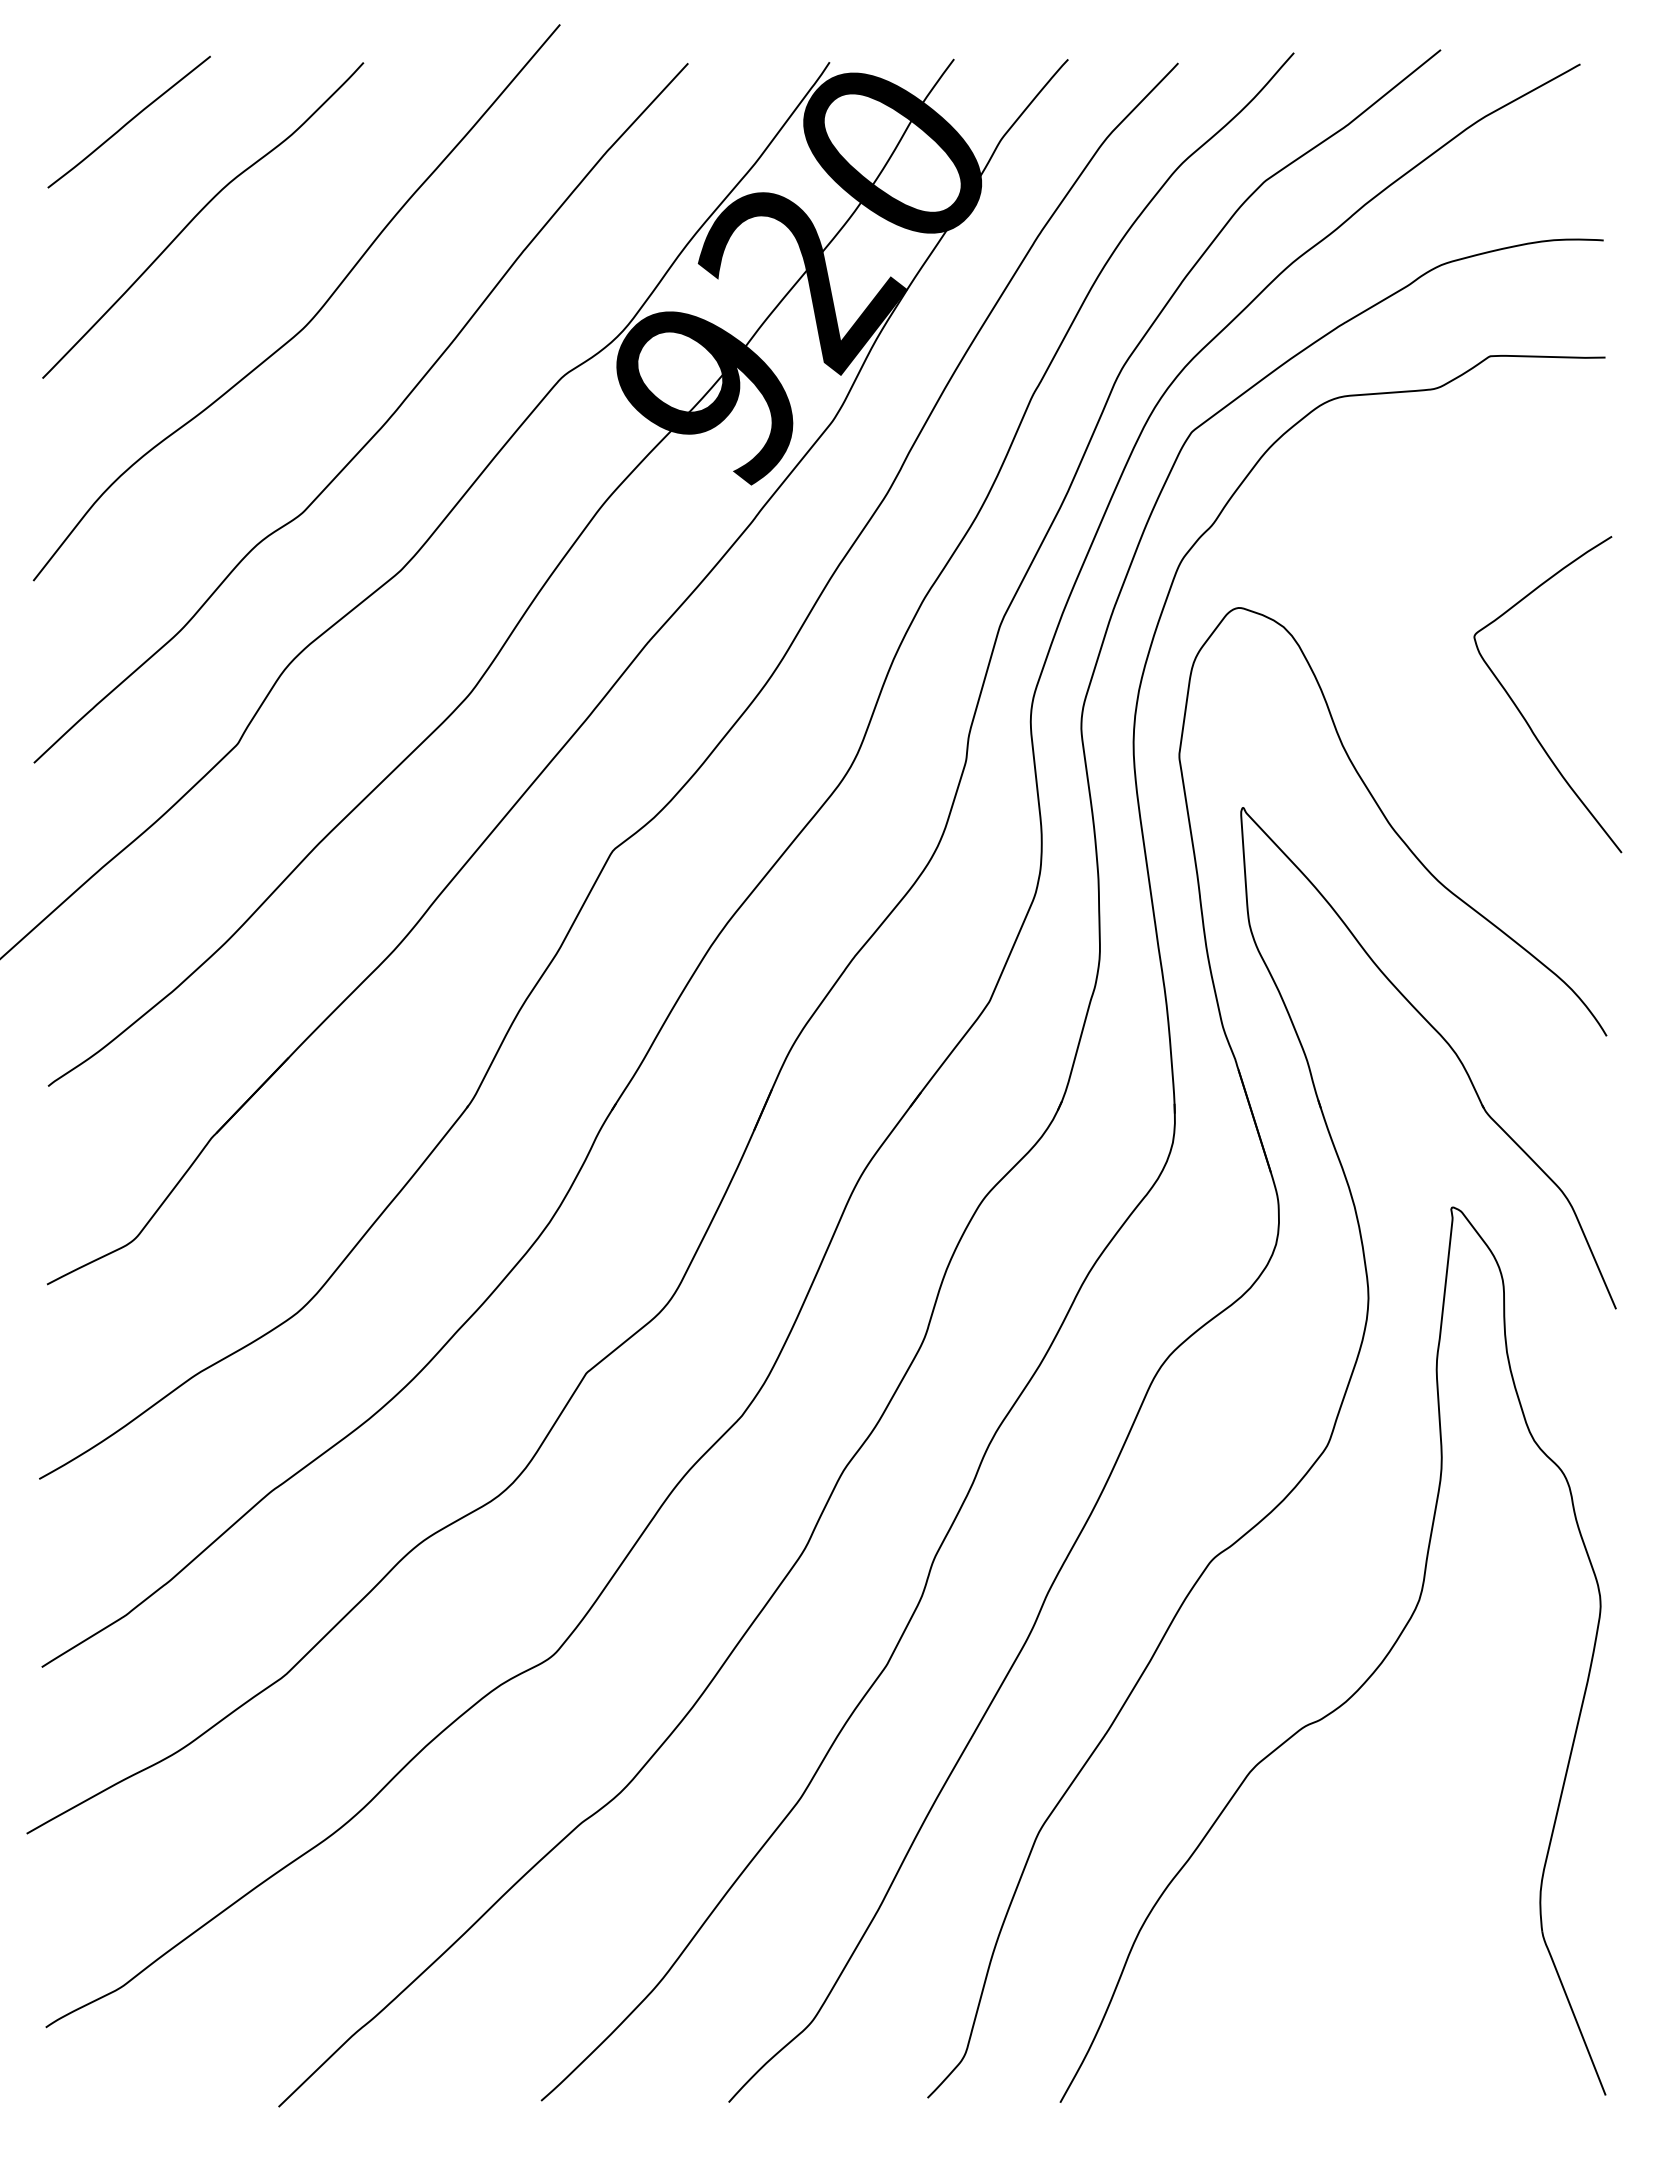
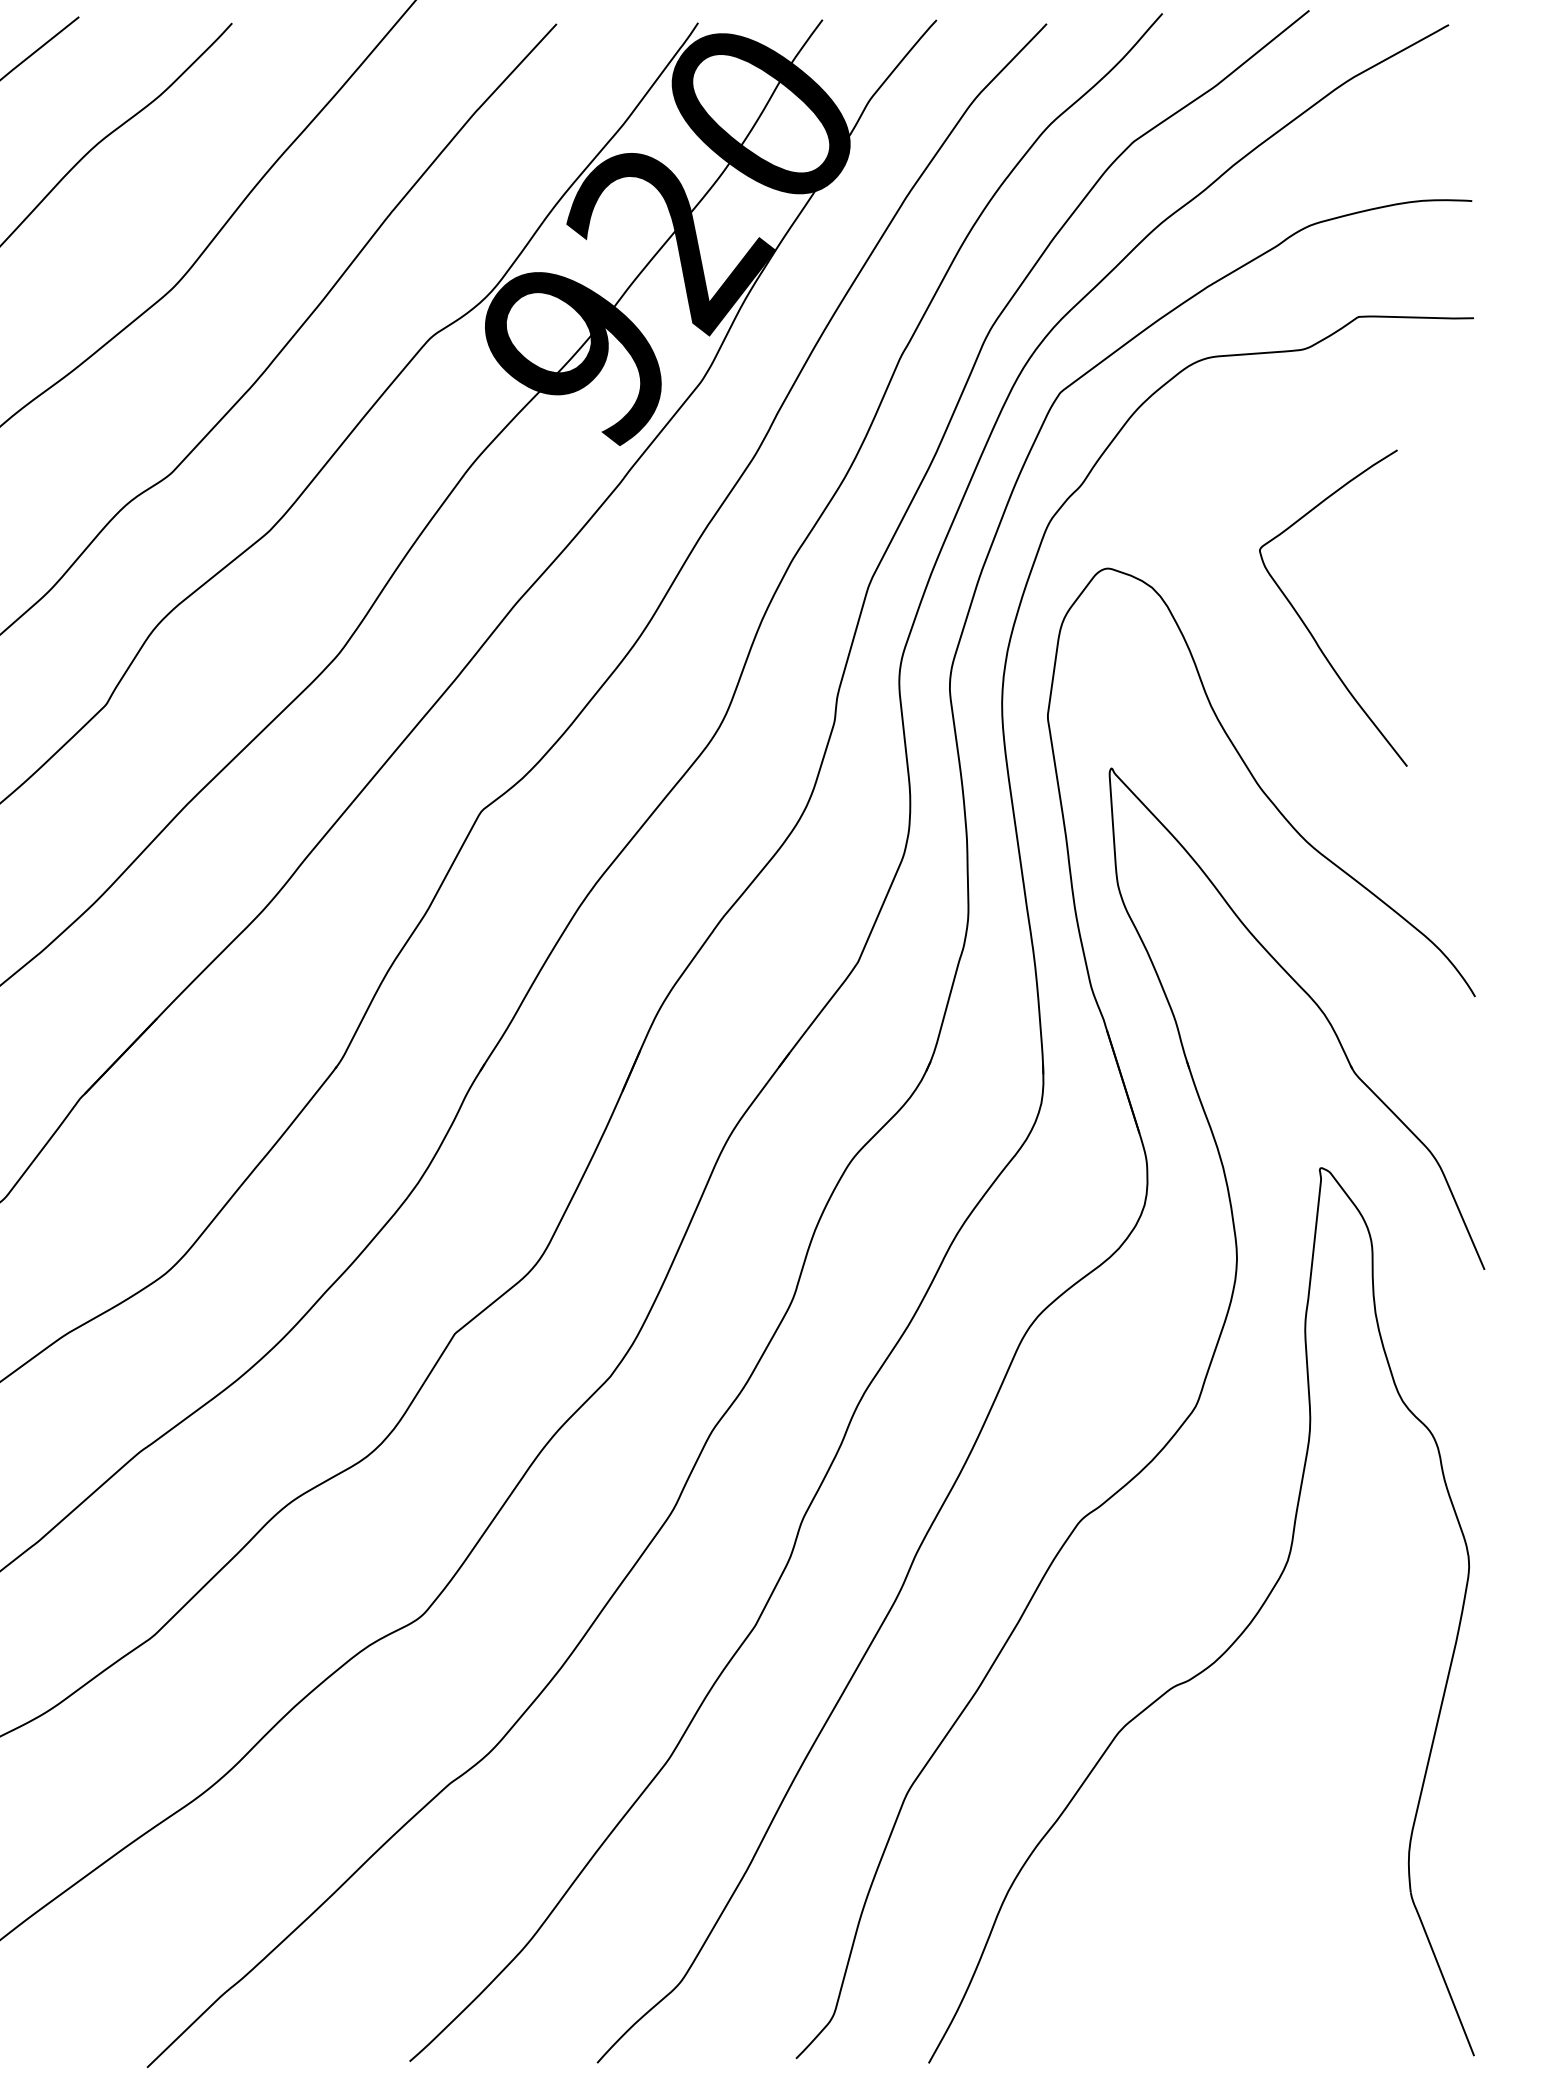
curve: (1521, 712) -> (1307, 626), moved

